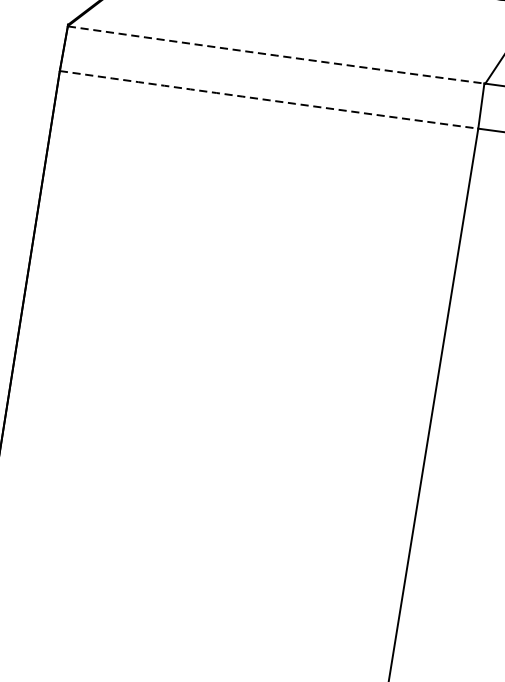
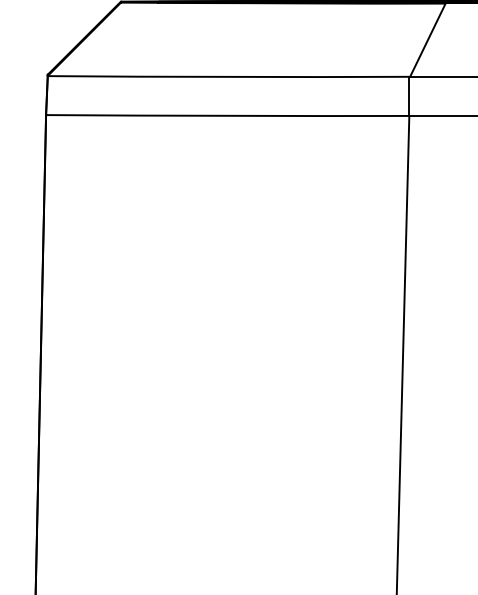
arc: (276, 54) -> (228, 76), dashed -> solid
arc: (268, 99) -> (227, 115), dashed -> solid

